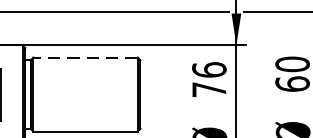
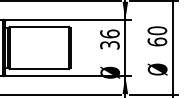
line: (85, 56) -> (39, 26), dashed -> solid
text: (208, 90) -> (109, 45), 76 -> 36

